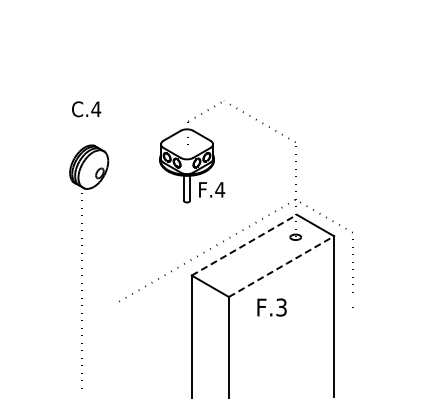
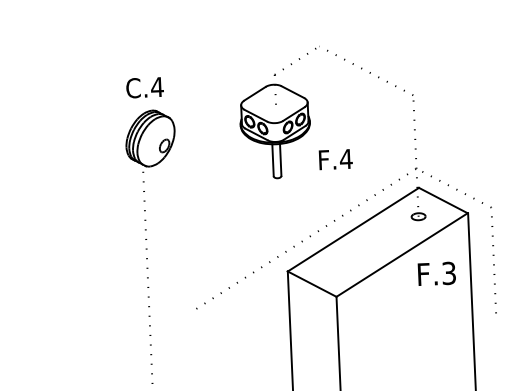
text: (86, 109) -> (144, 87), moved
text: (212, 189) -> (336, 159), moved
line: (244, 245) -> (353, 230), dashed -> solid
line: (281, 266) -> (402, 254), dashed -> solid
text: (271, 307) -> (436, 273), moved

